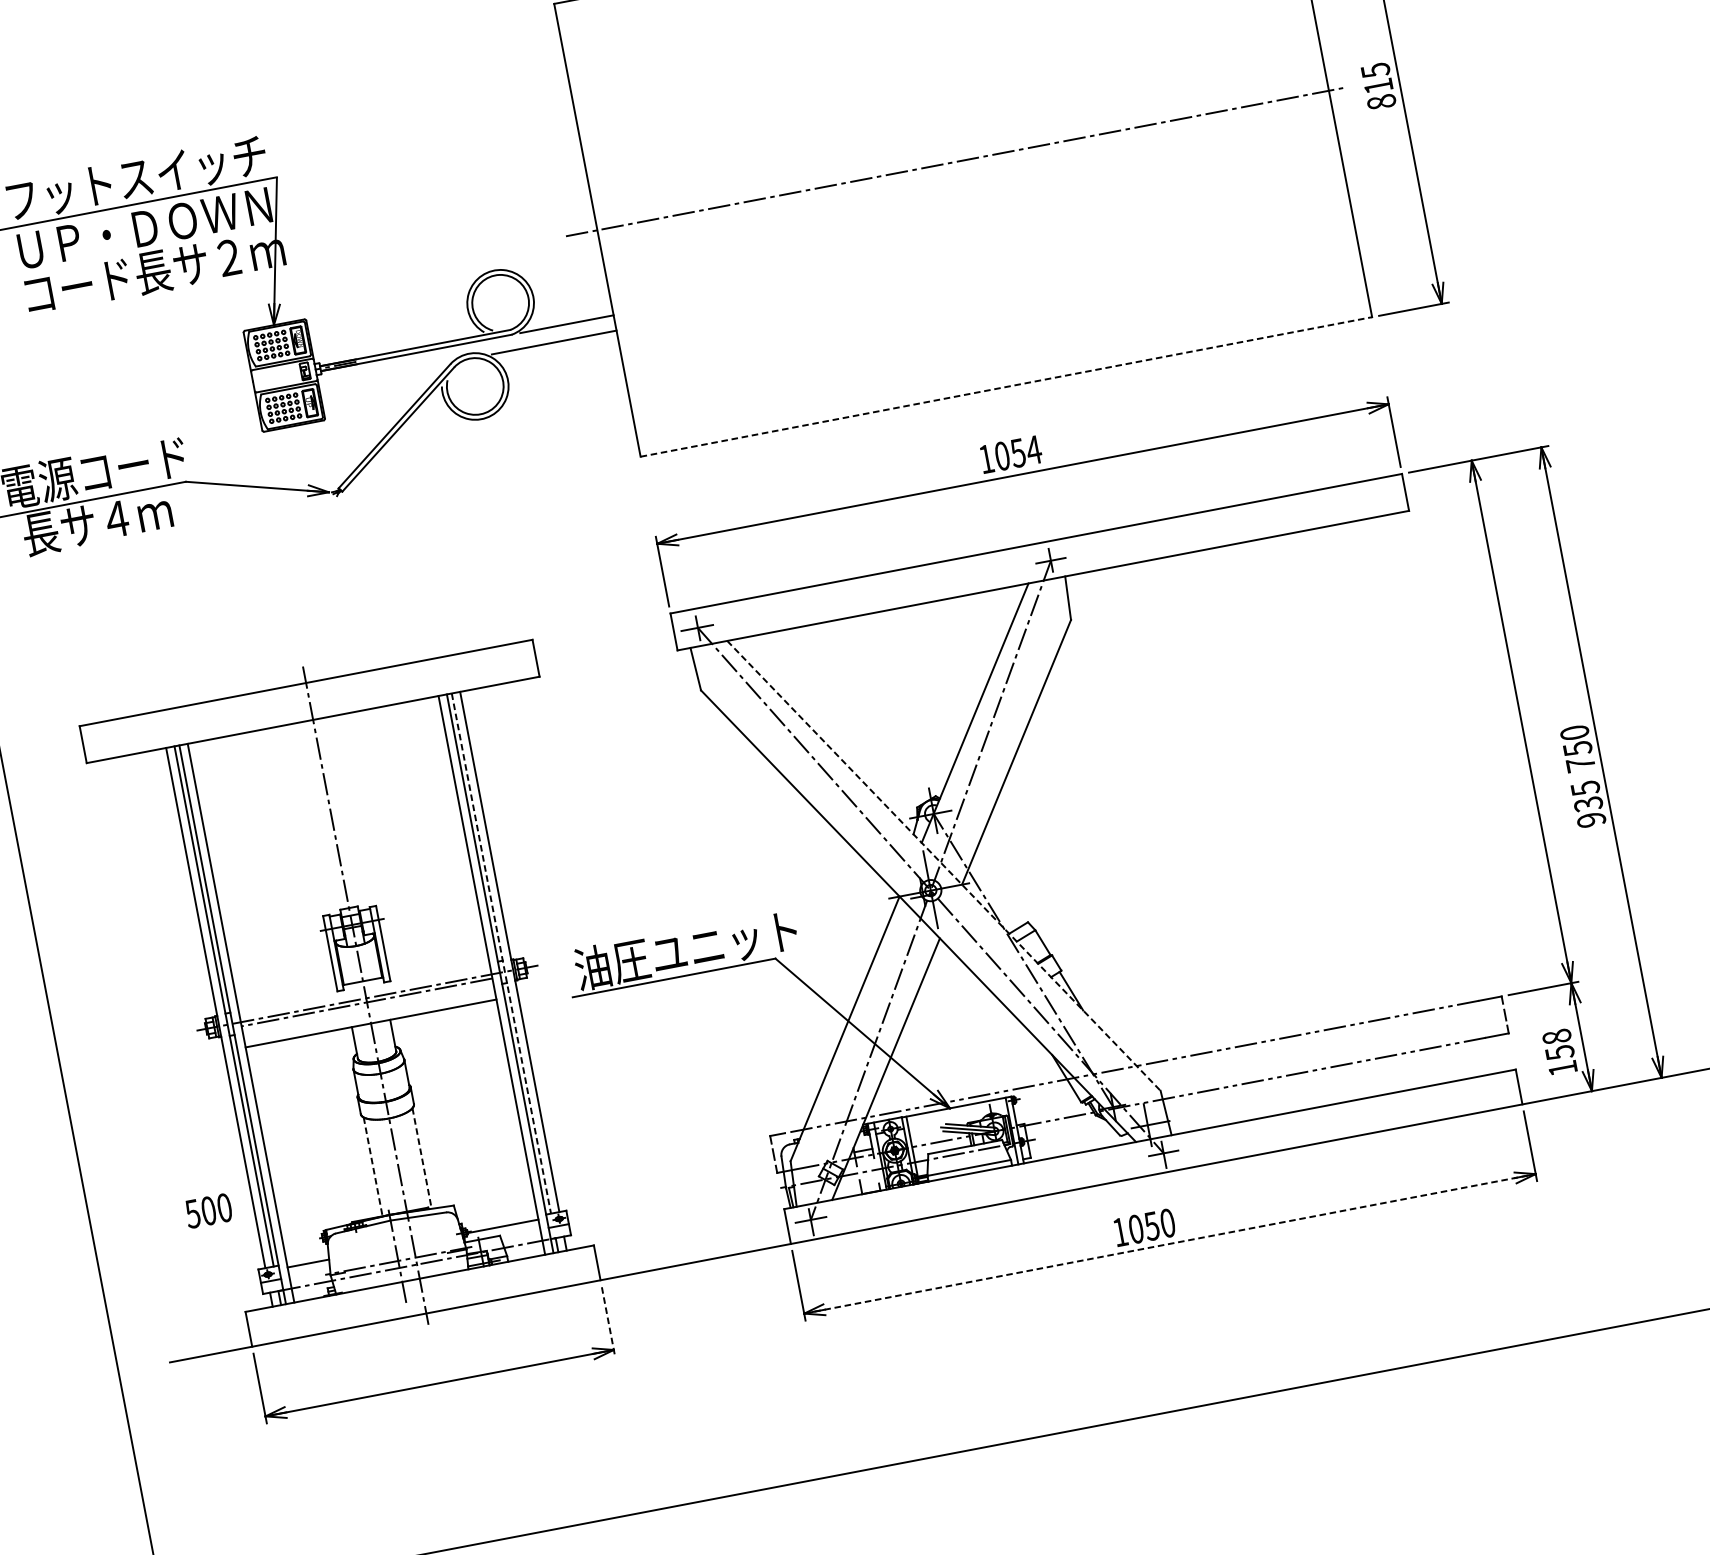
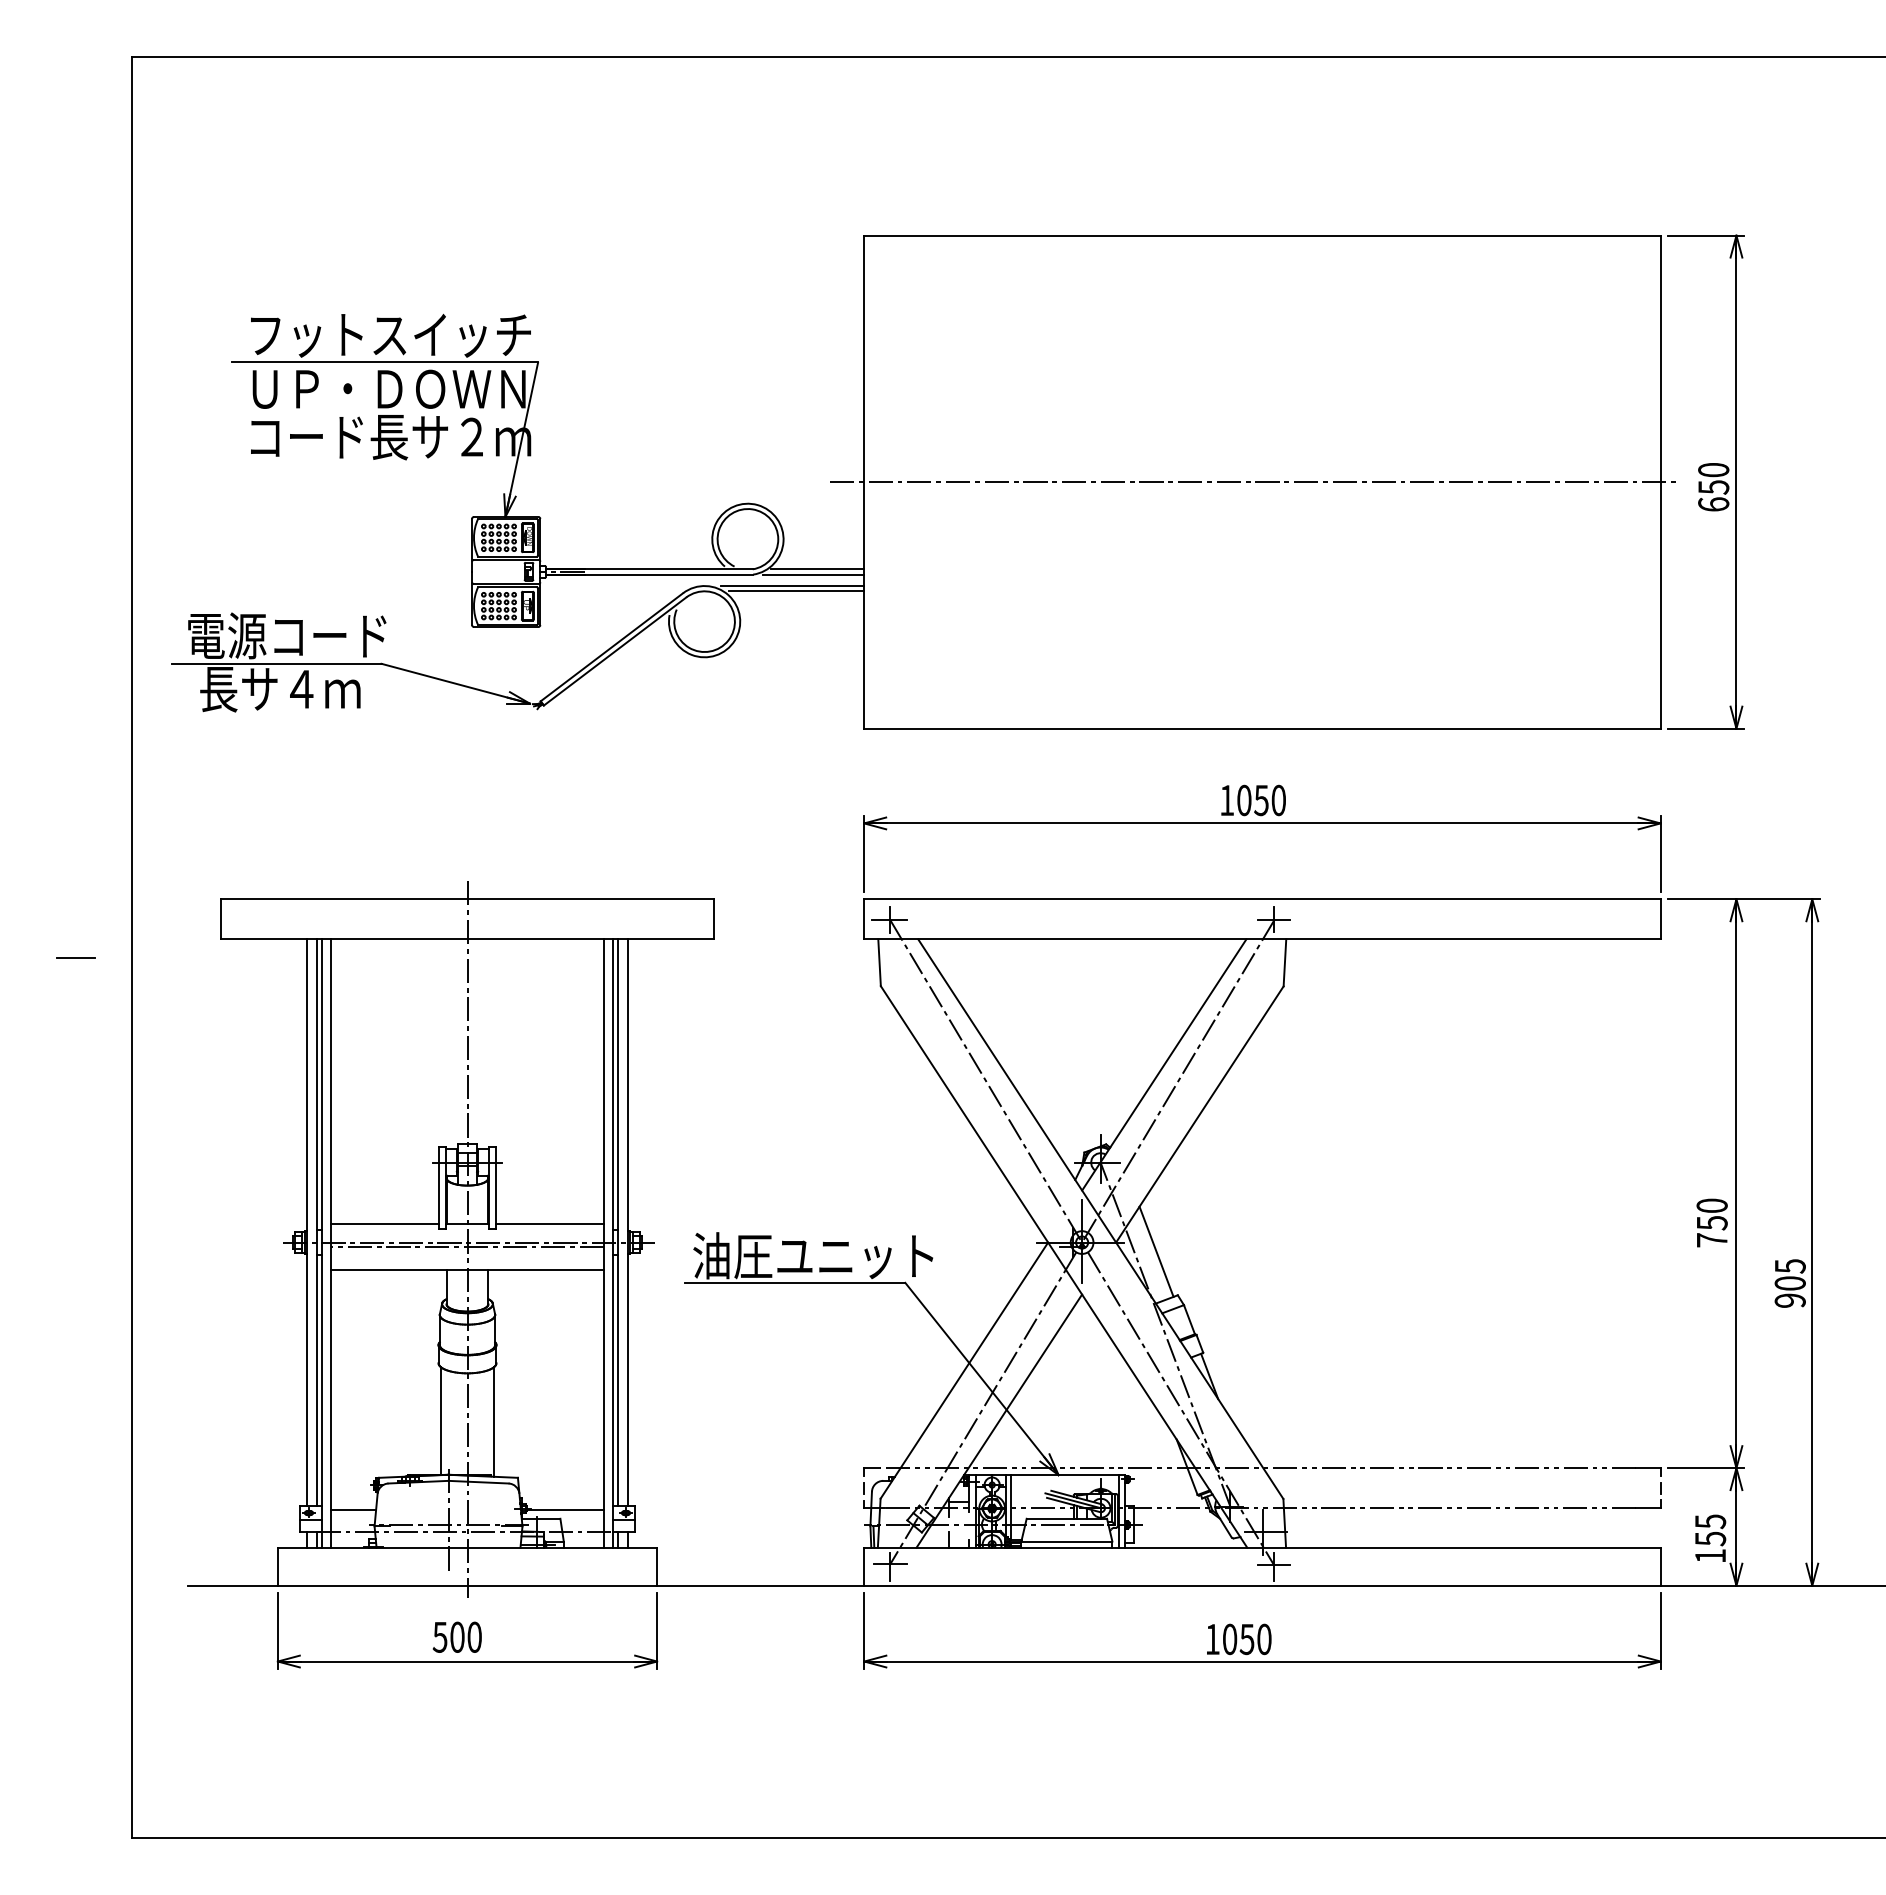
text: (1378, 86) -> (1713, 487), 815 -> 650
line: (569, 318) -> (817, 569), added
line: (549, 338) -> (792, 586), added
line: (1006, 386) -> (1262, 728), dashed -> solid
text: (1033, 450) -> (1278, 800), 1054 -> 1050
text: (1577, 748) -> (1711, 1222), moved
text: (1587, 804) -> (1789, 1283), 935 -> 905
line: (944, 866) -> (1101, 1219), dashed -> solid
line: (1000, 885) -> (1156, 1251), added
line: (501, 954) -> (618, 1223), dashed -> solid
line: (439, 967) -> (550, 1224), added
line: (286, 996) -> (384, 1224), added
text: (1556, 1036) -> (1710, 1521), 158 -> 155
line: (422, 1157) -> (494, 1421), dashed -> solid
line: (372, 1166) -> (440, 1420), dashed -> solid
text: (207, 1210) -> (456, 1636), moved
line: (1170, 1243) -> (1263, 1661), dashed -> solid
line: (608, 1322) -> (657, 1631), dashed -> solid

